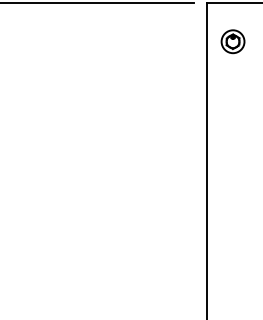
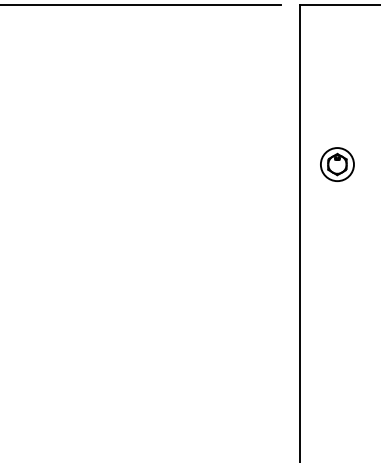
part: (232, 41) -> (336, 164), moved

